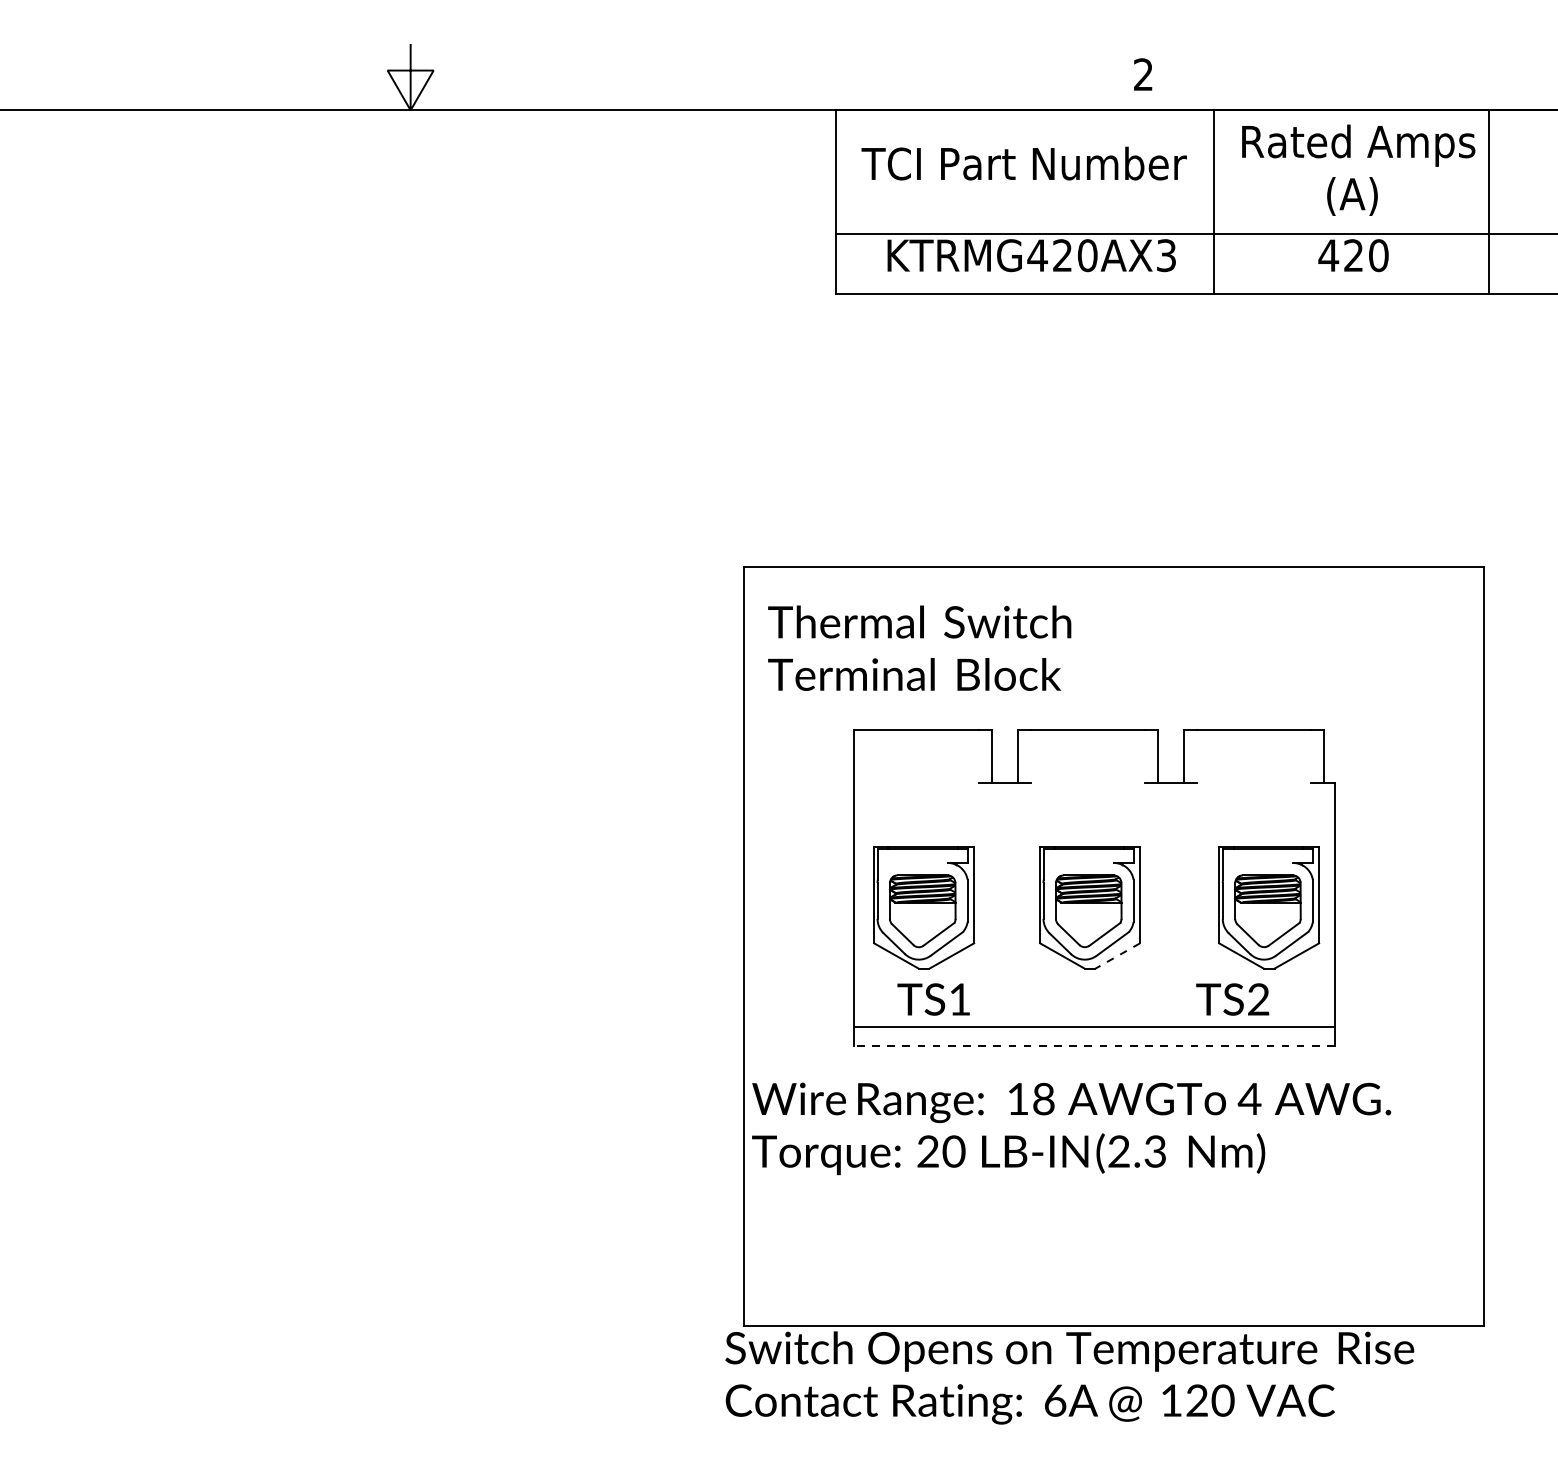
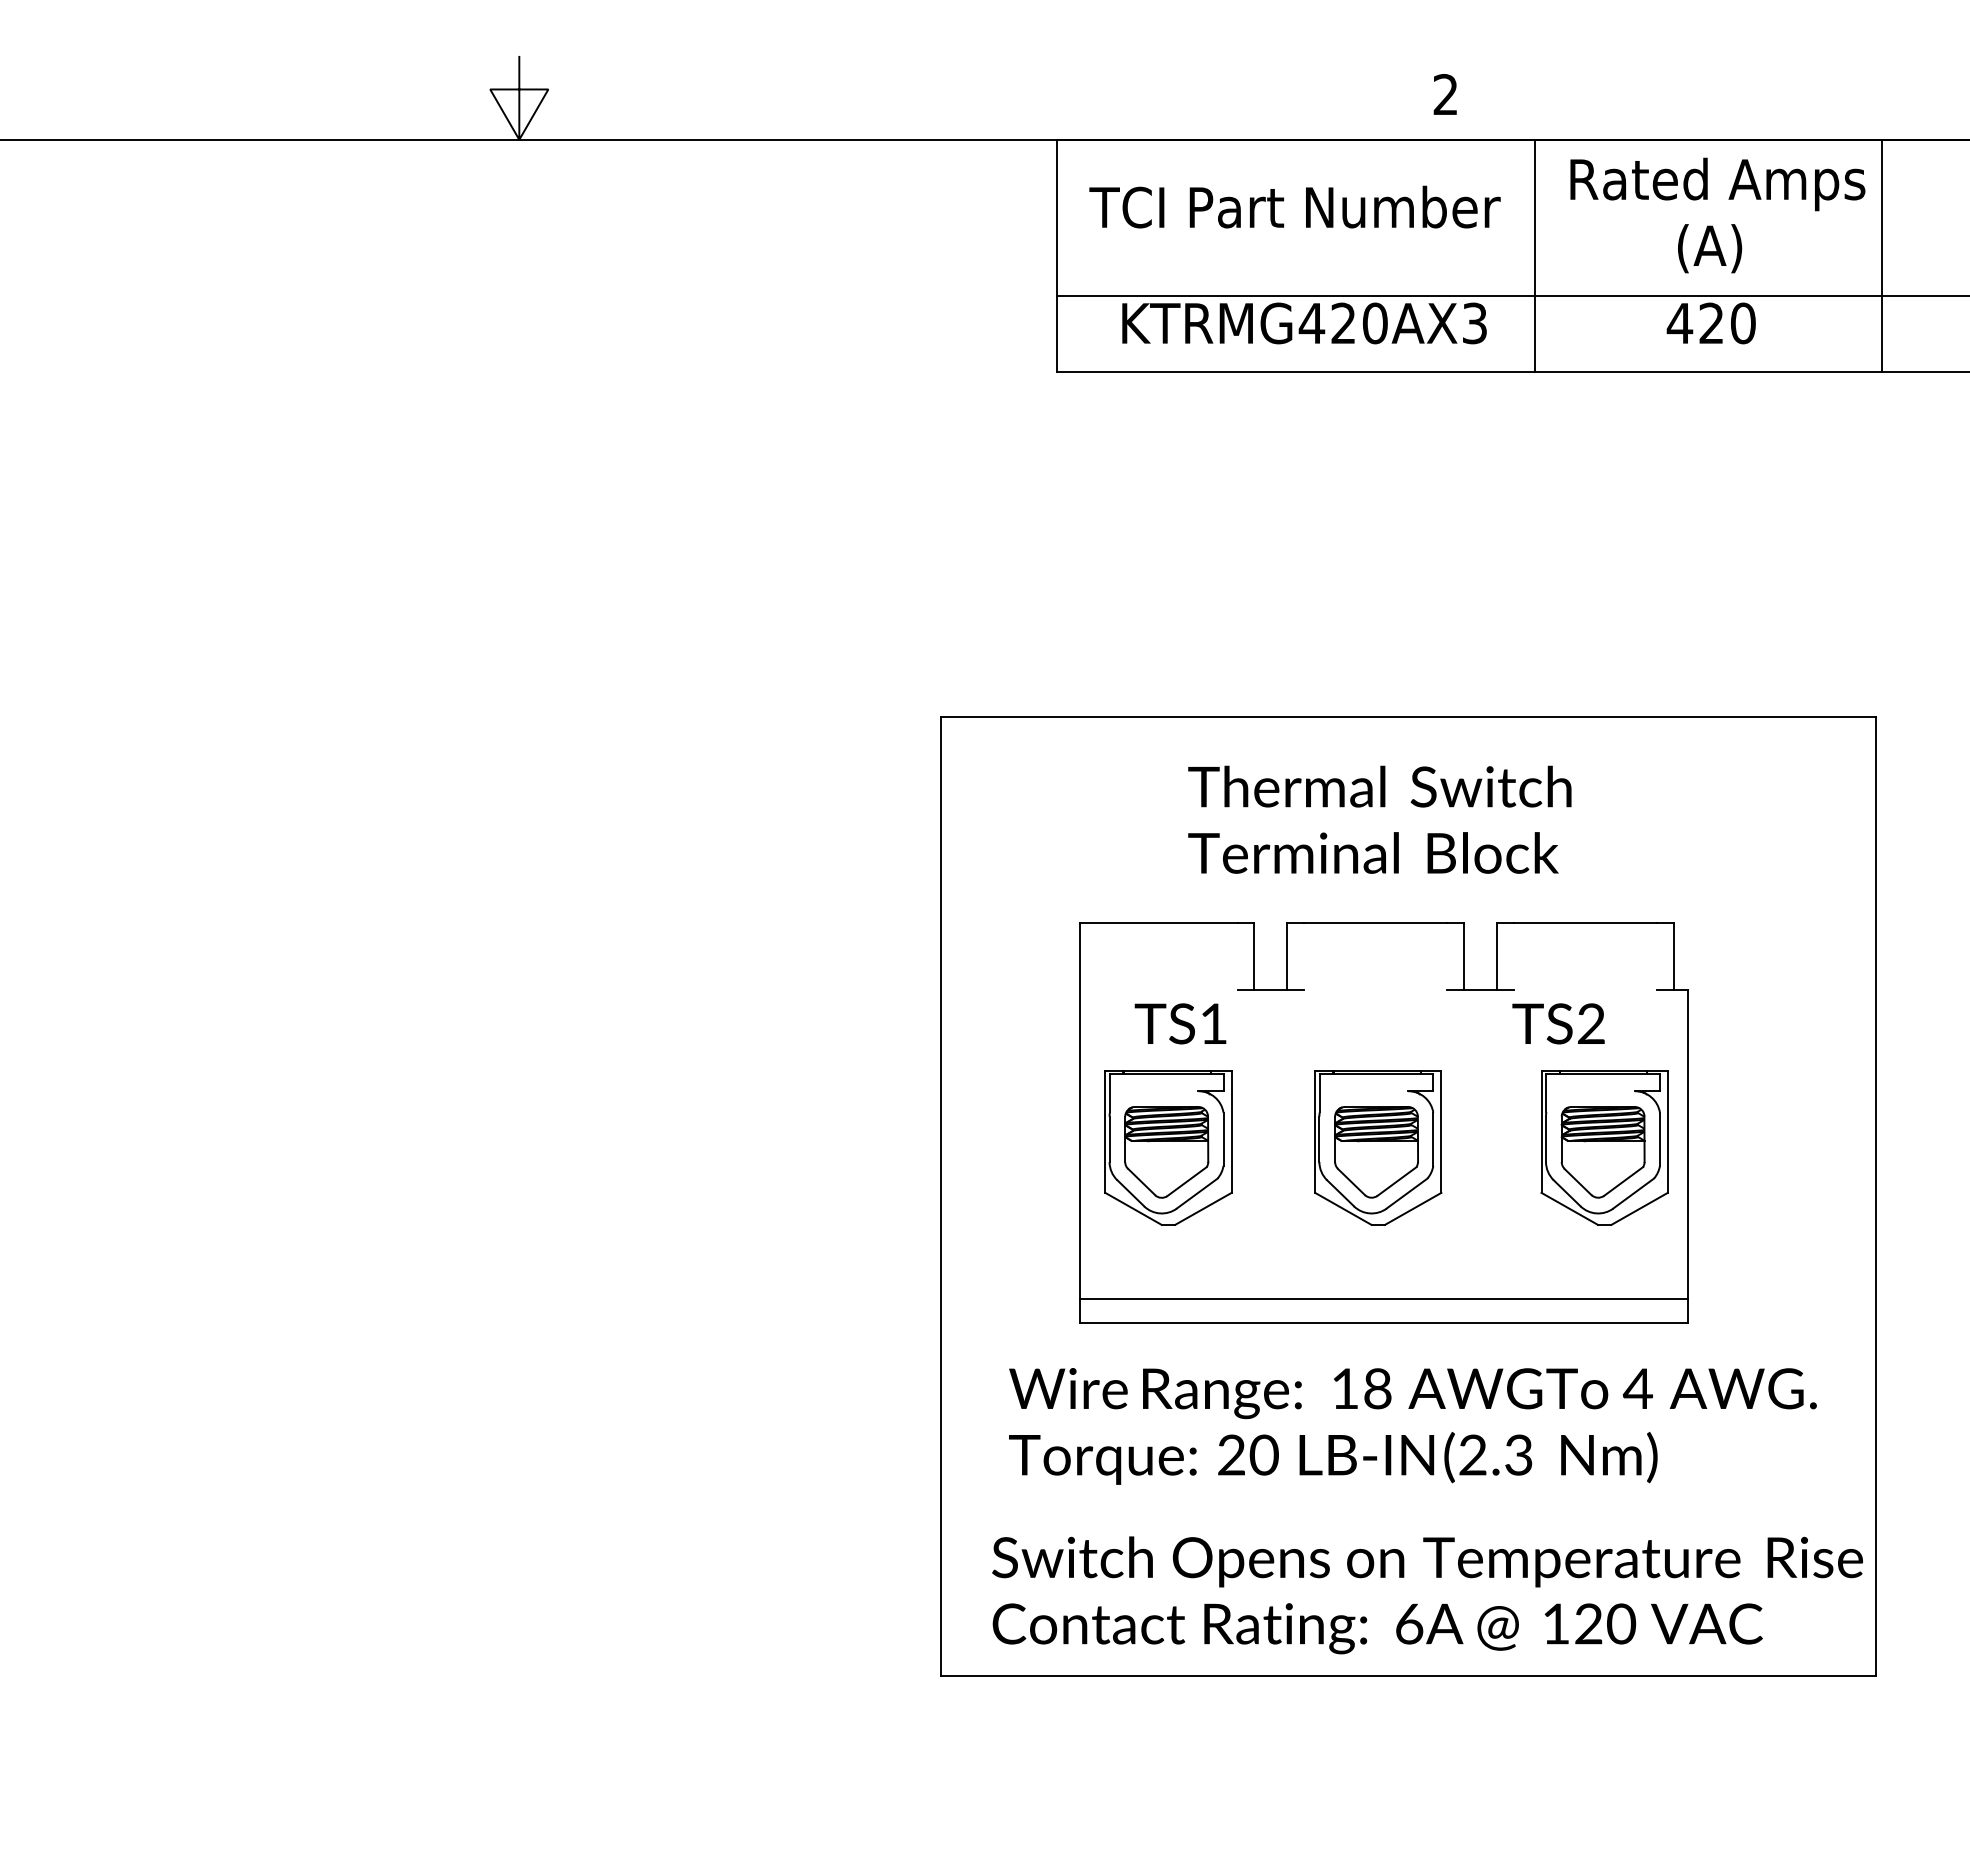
text: (919, 648) -> (1379, 819), moved
line: (1117, 956) -> (1412, 1209), dashed -> solid
text: (1083, 999) -> (1369, 1023), moved
line: (1094, 1045) -> (1383, 1322), dashed -> solid
text: (1071, 1128) -> (1412, 1426), moved
text: (1069, 1378) -> (1427, 1595), moved

